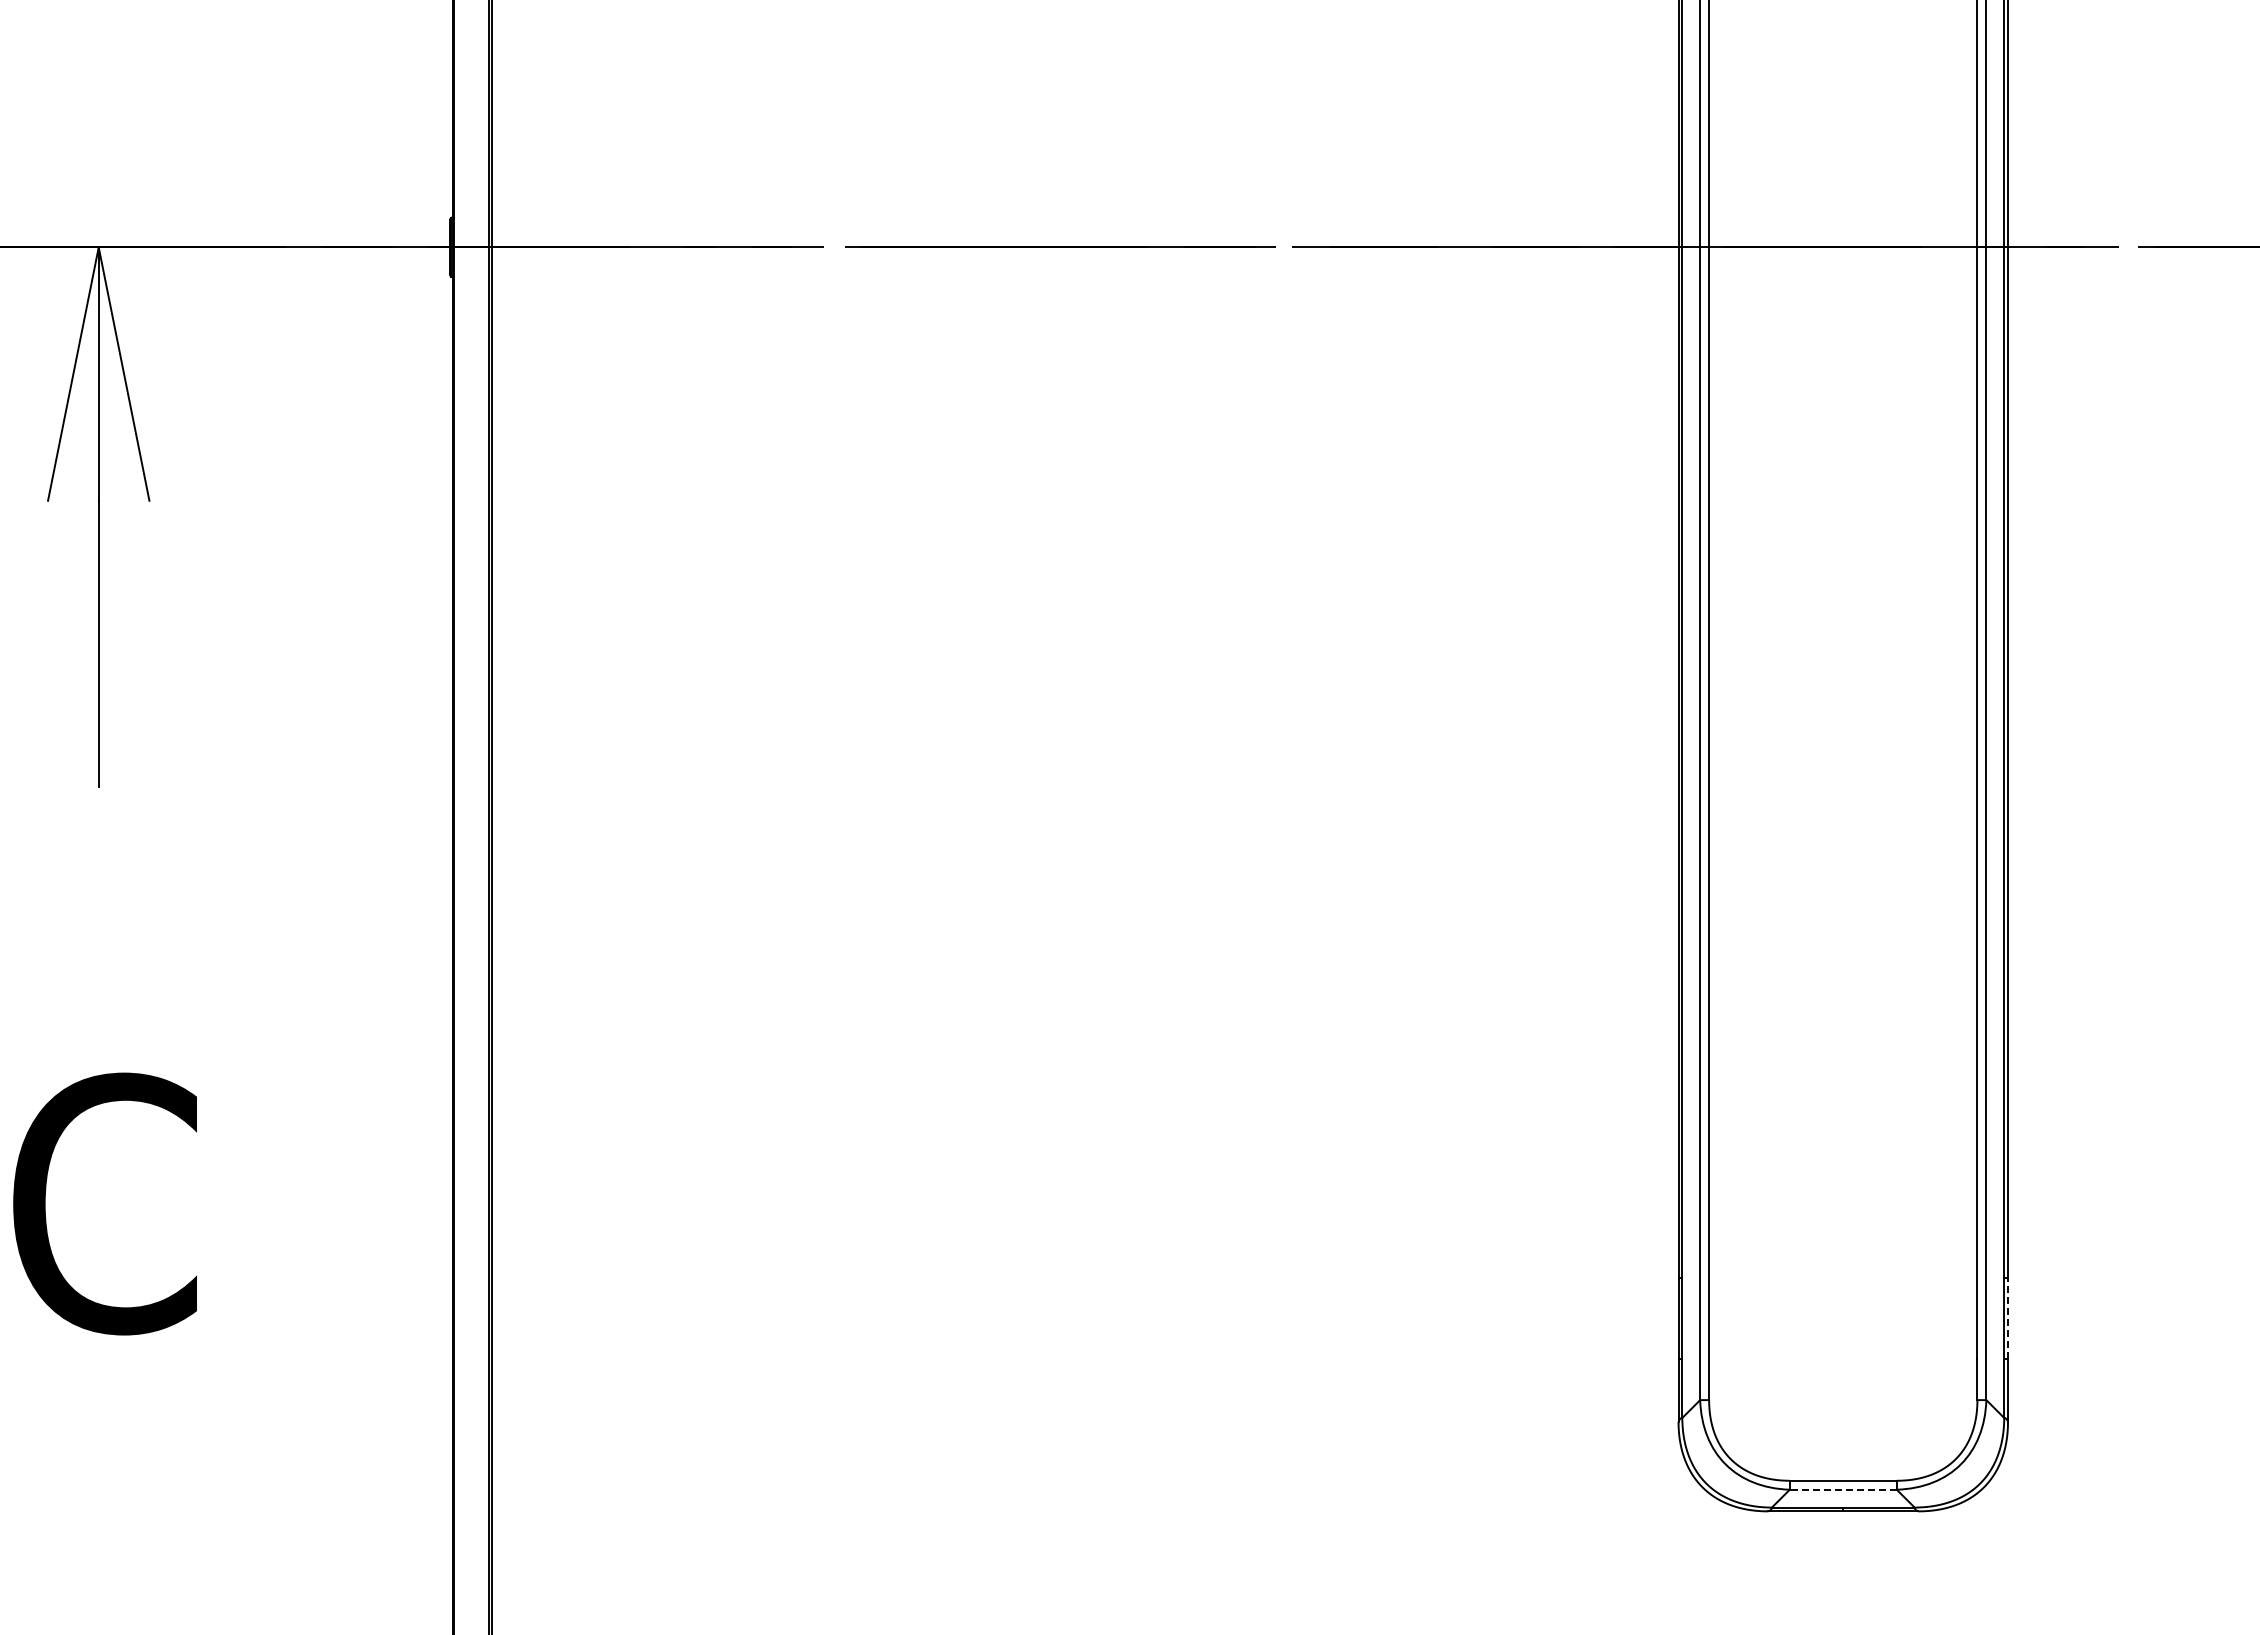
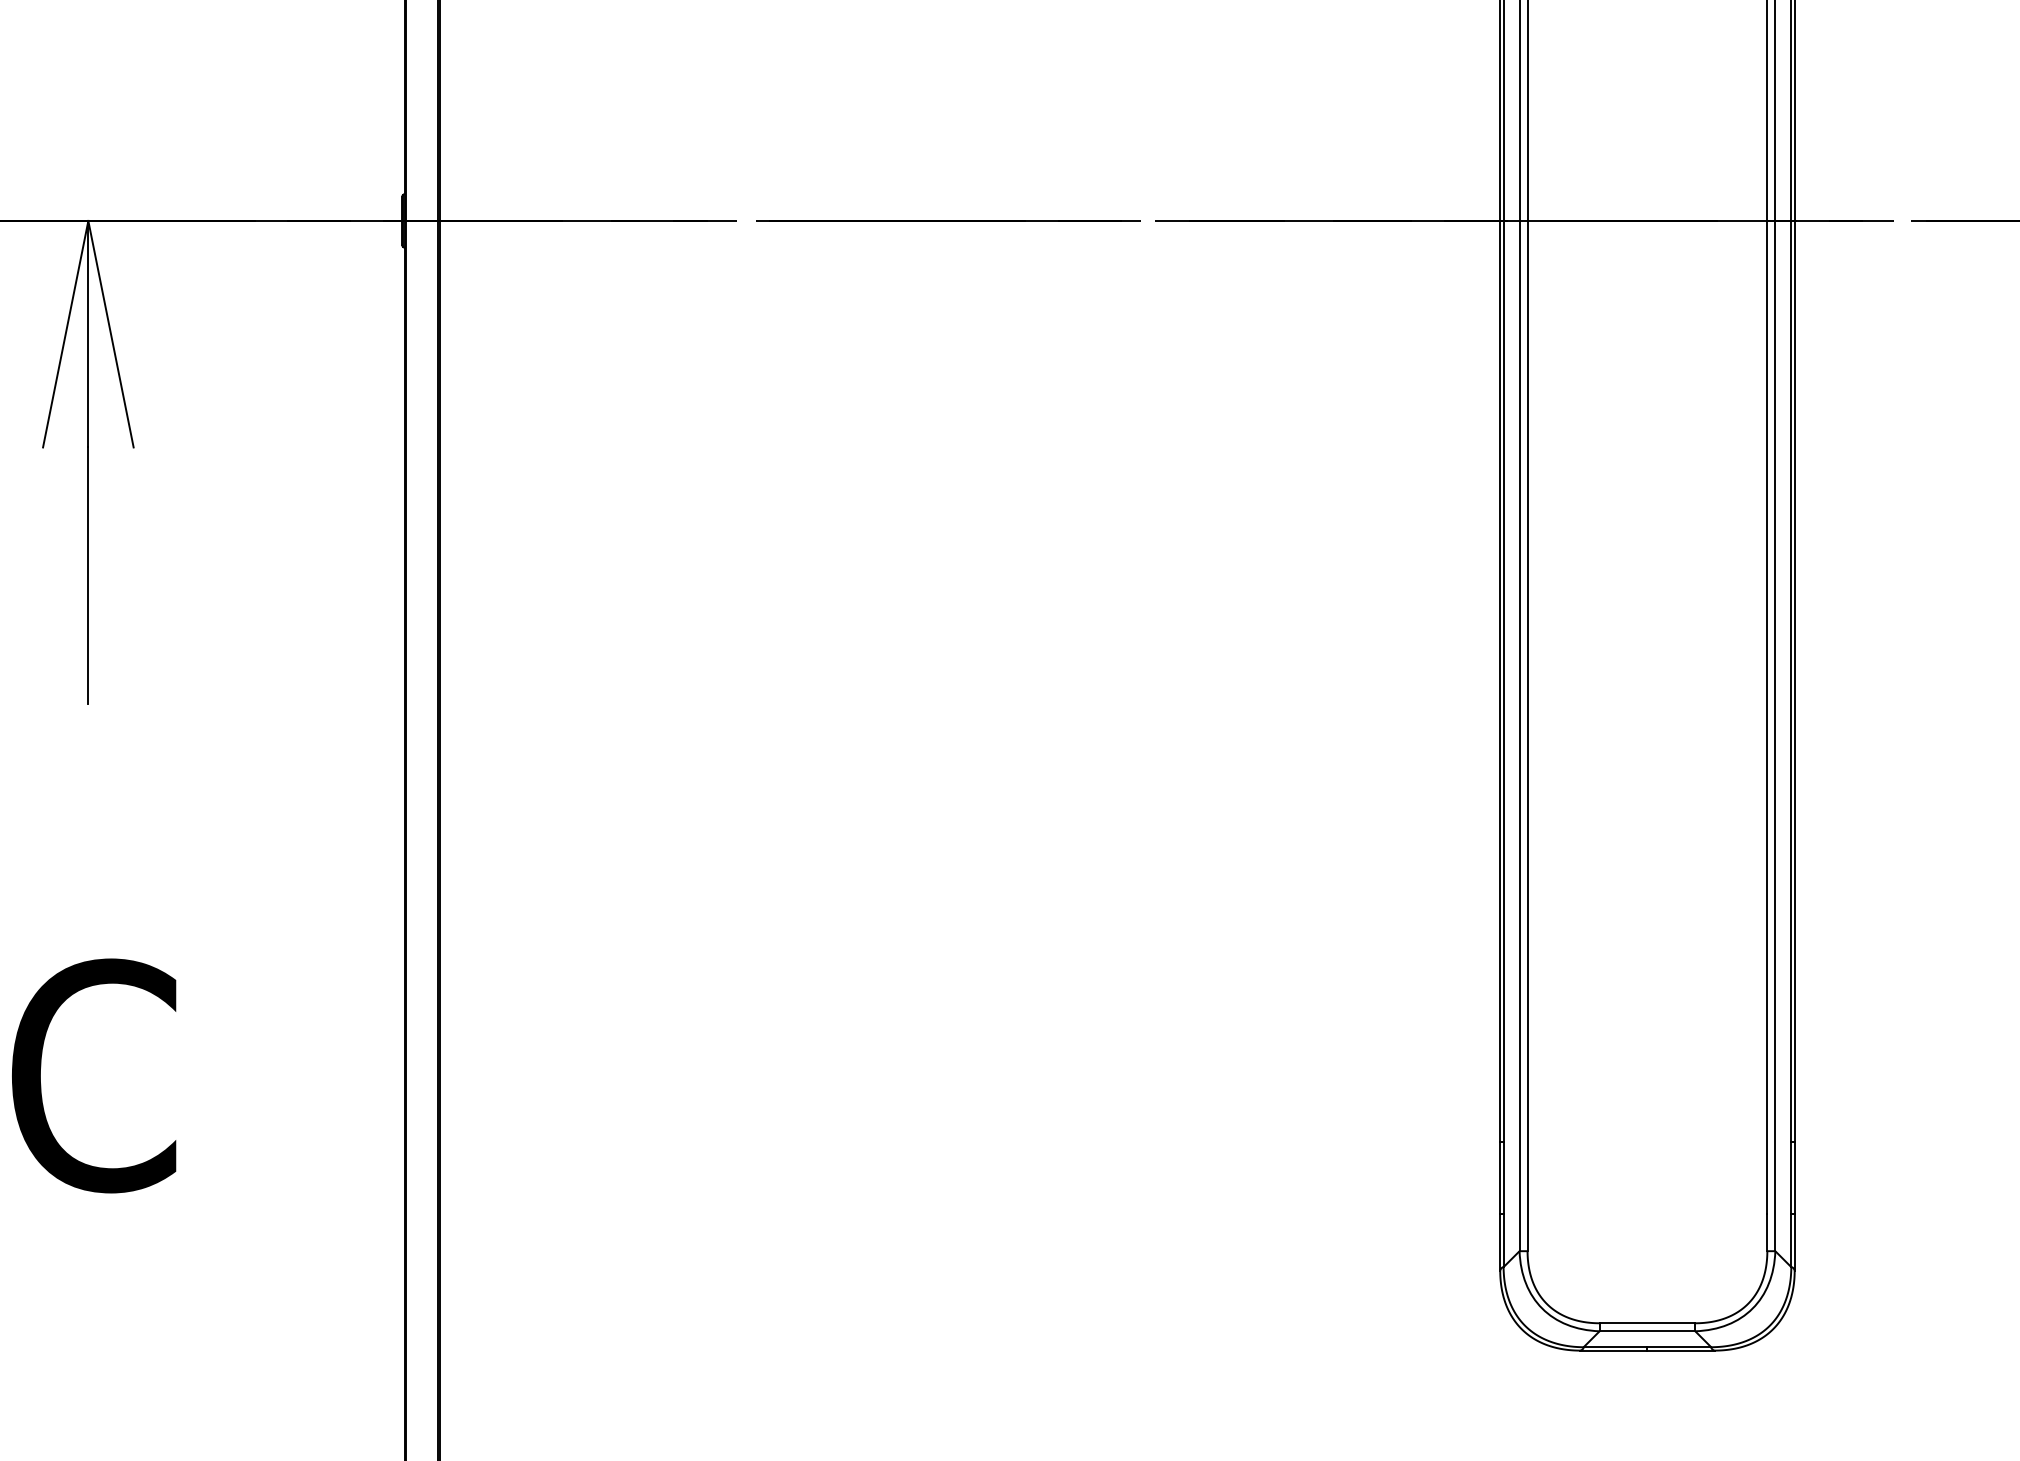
line: (2008, 1318) -> (1795, 1178), dashed -> solid
line: (1842, 1489) -> (1646, 1331), dashed -> solid

